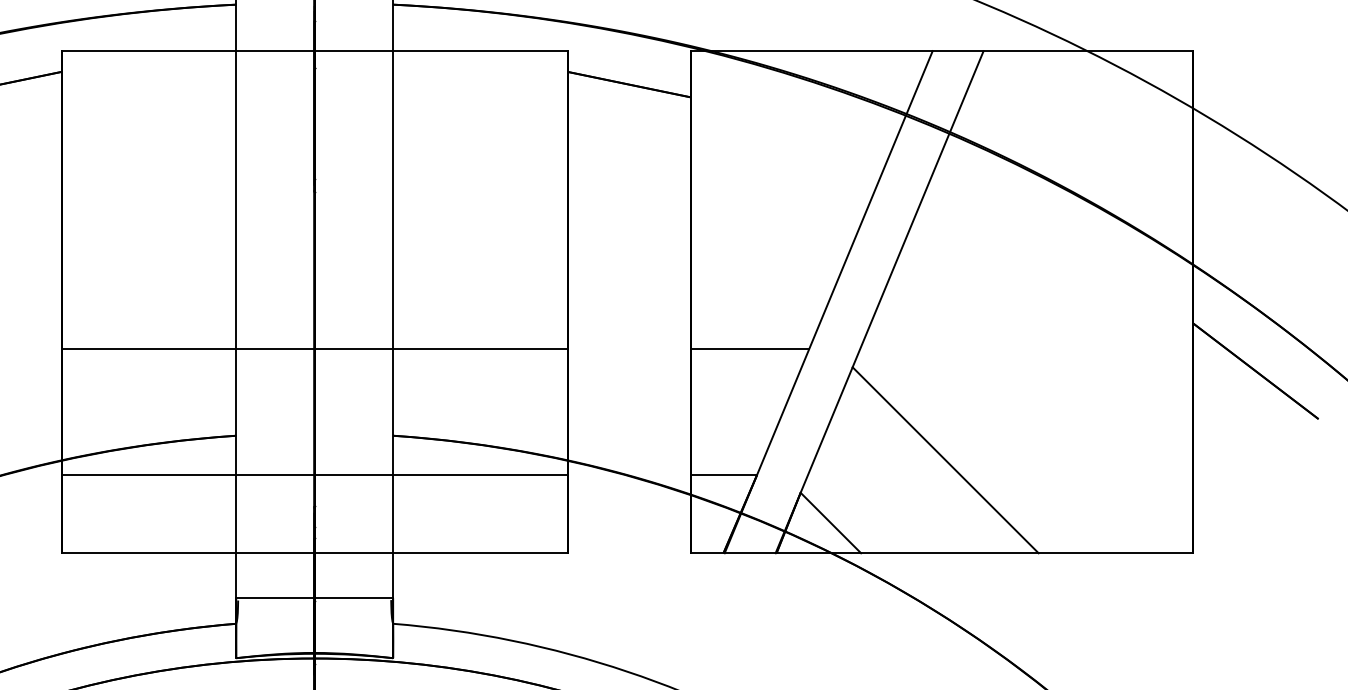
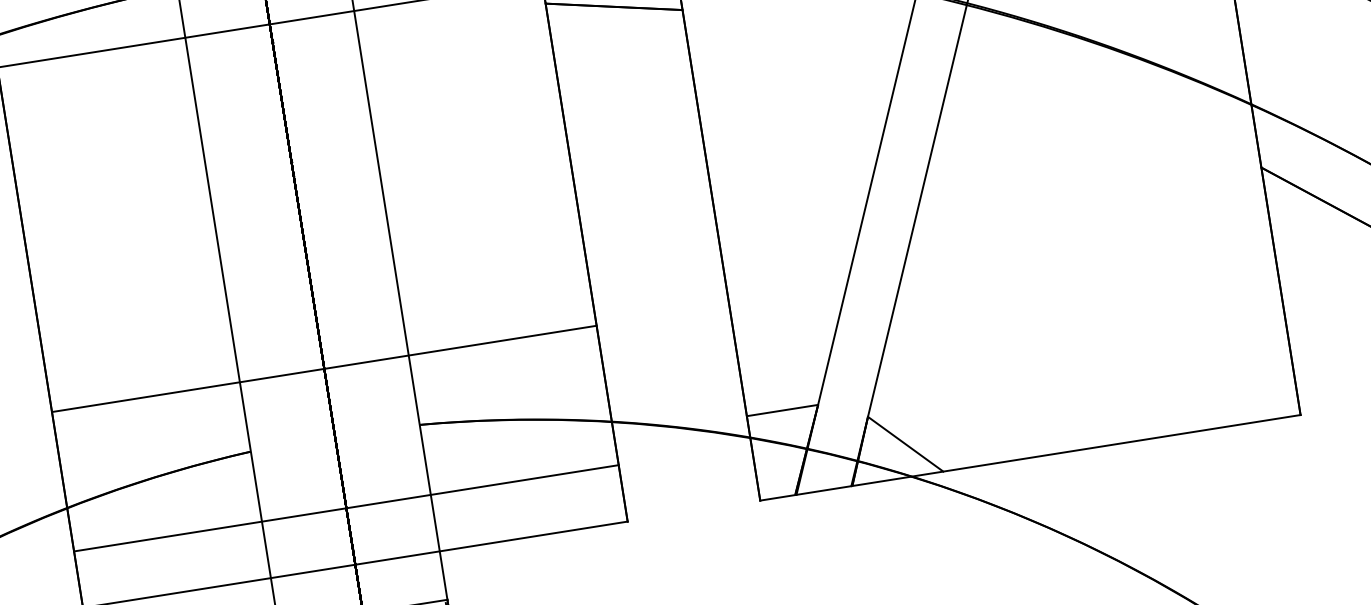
line: (314, 349) -> (324, 369), moved
line: (749, 349) -> (788, 271), removed
line: (945, 460) -> (1018, 357), removed
line: (314, 474) -> (346, 507), moved

